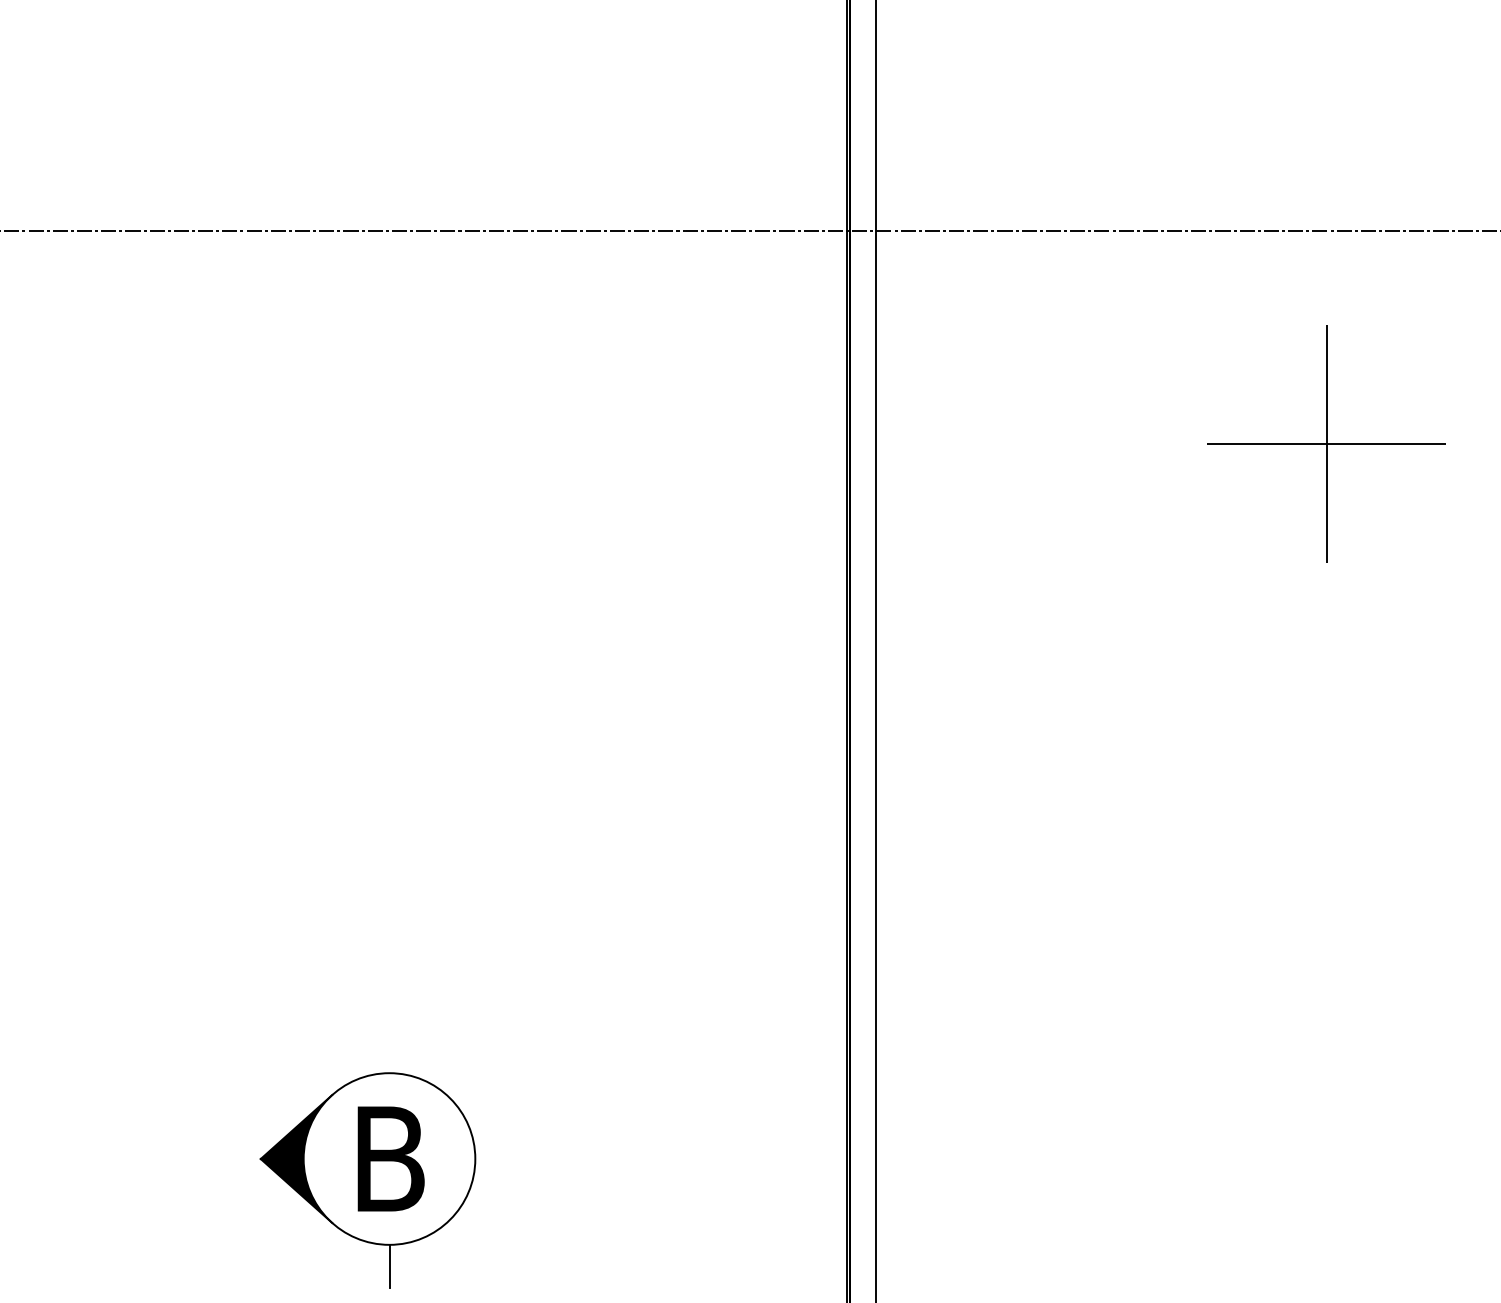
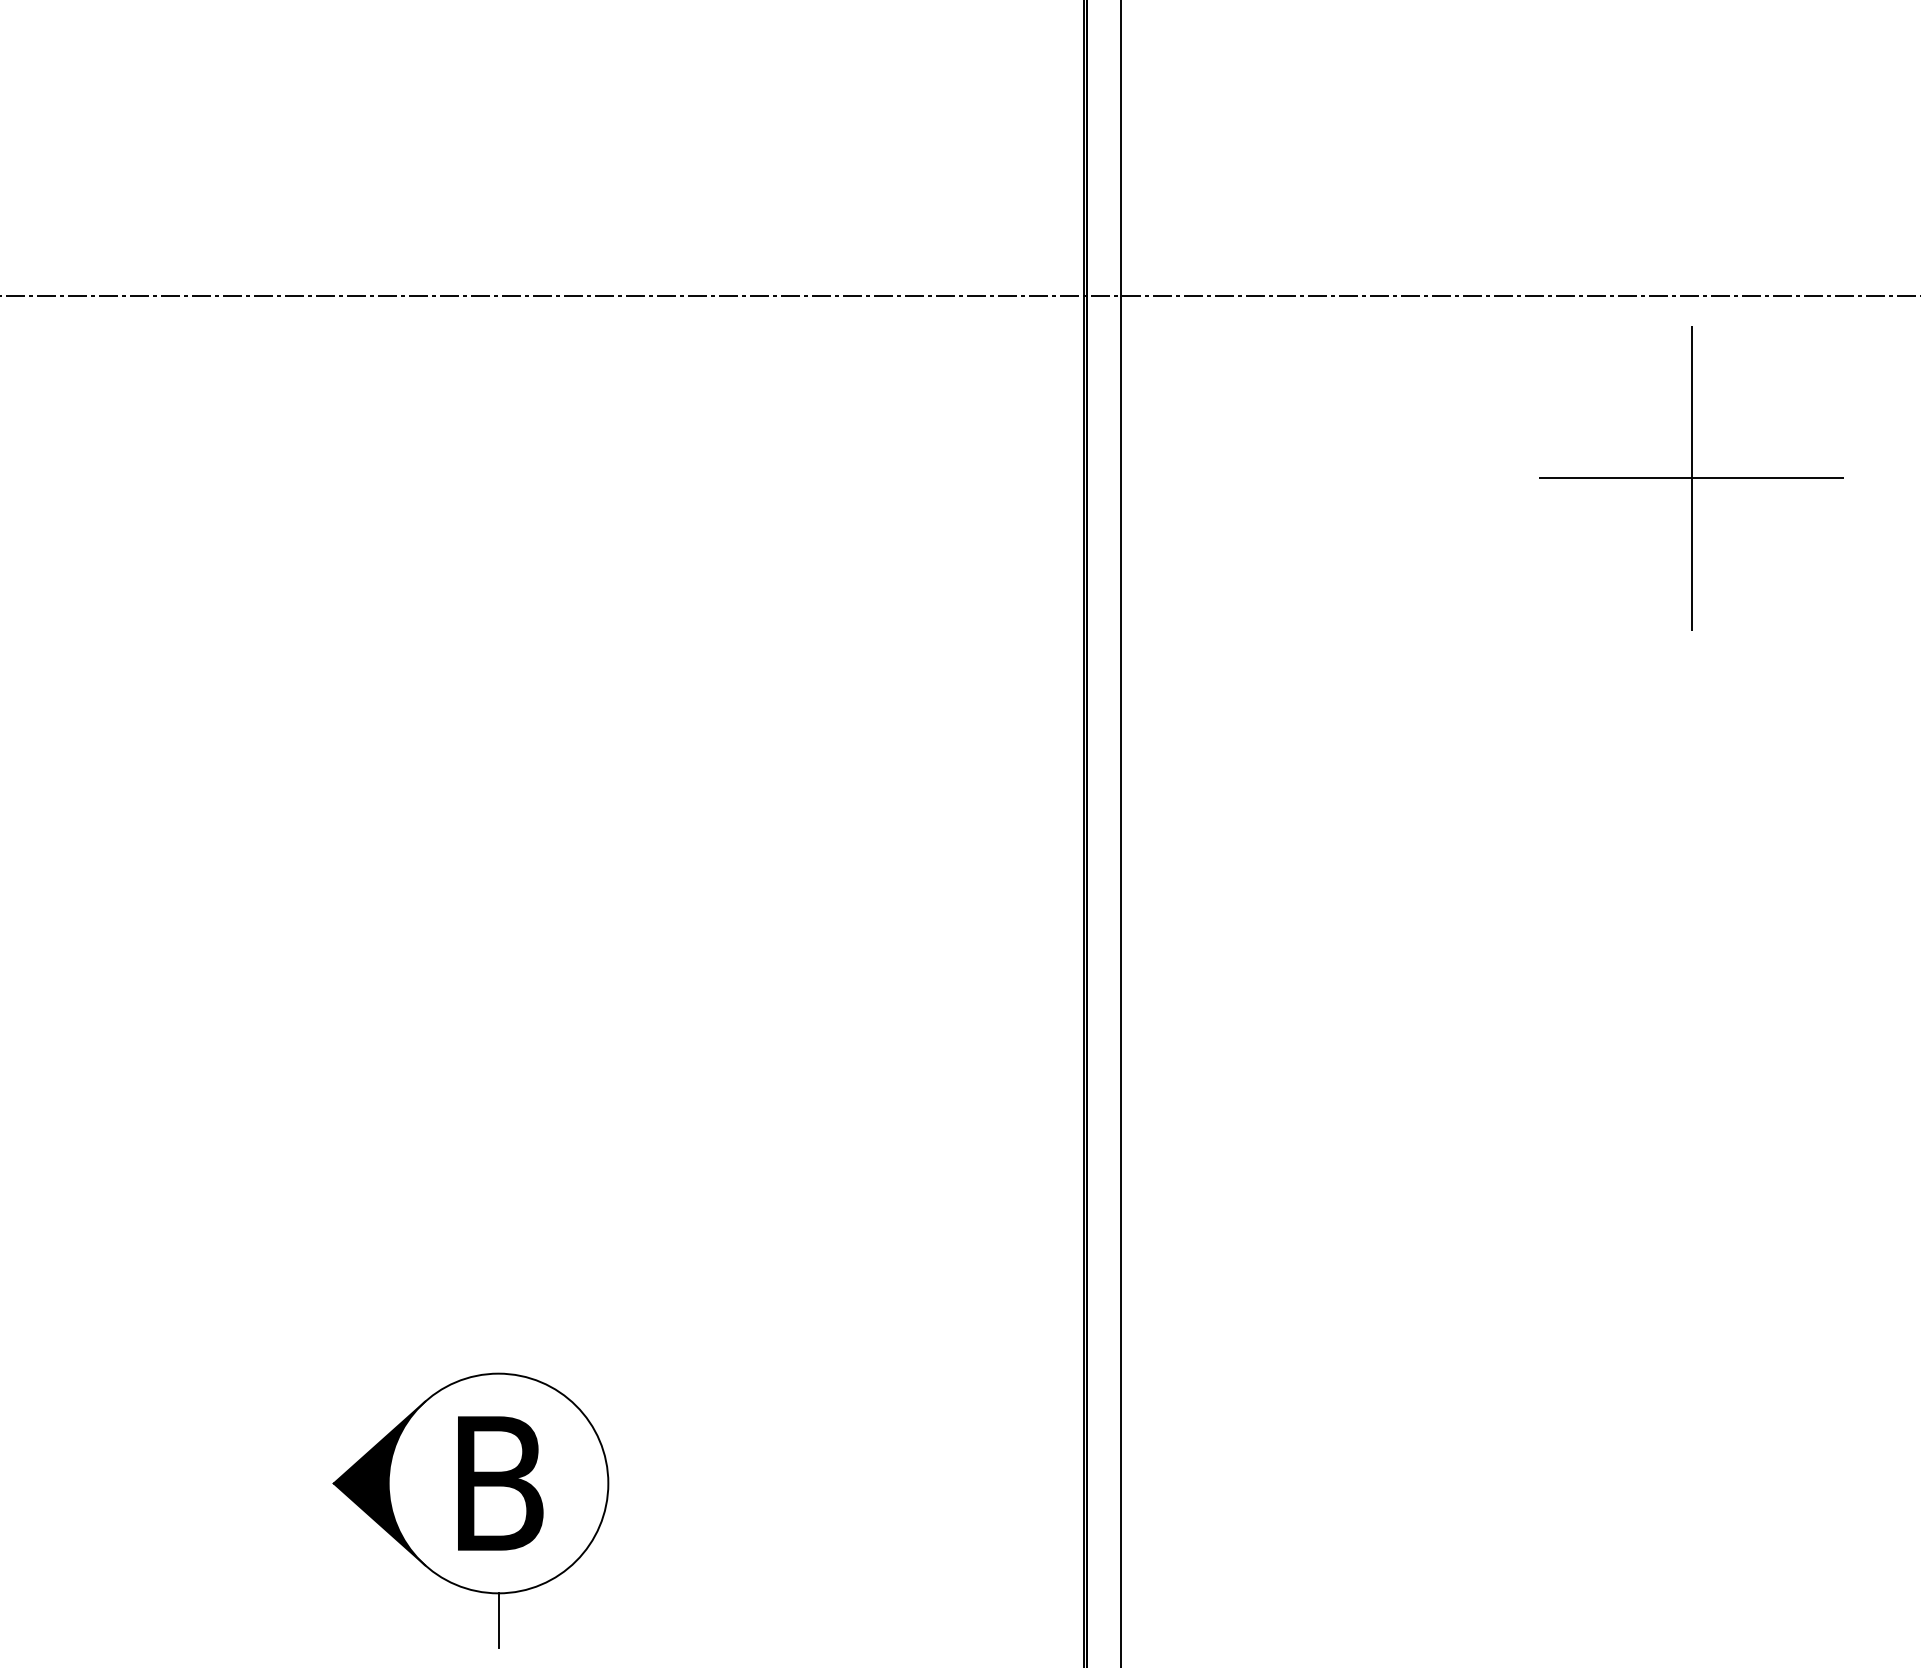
part: (1326, 444) -> (1691, 478), moved

